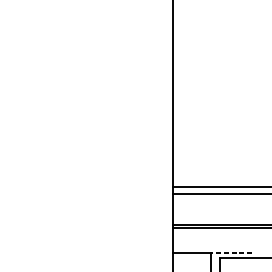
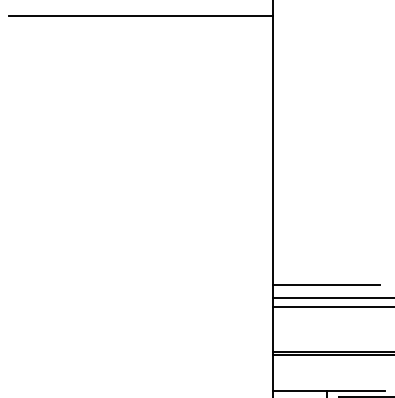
line: (210, 178) -> (326, 285), added
line: (231, 252) -> (355, 390), dashed -> solid

